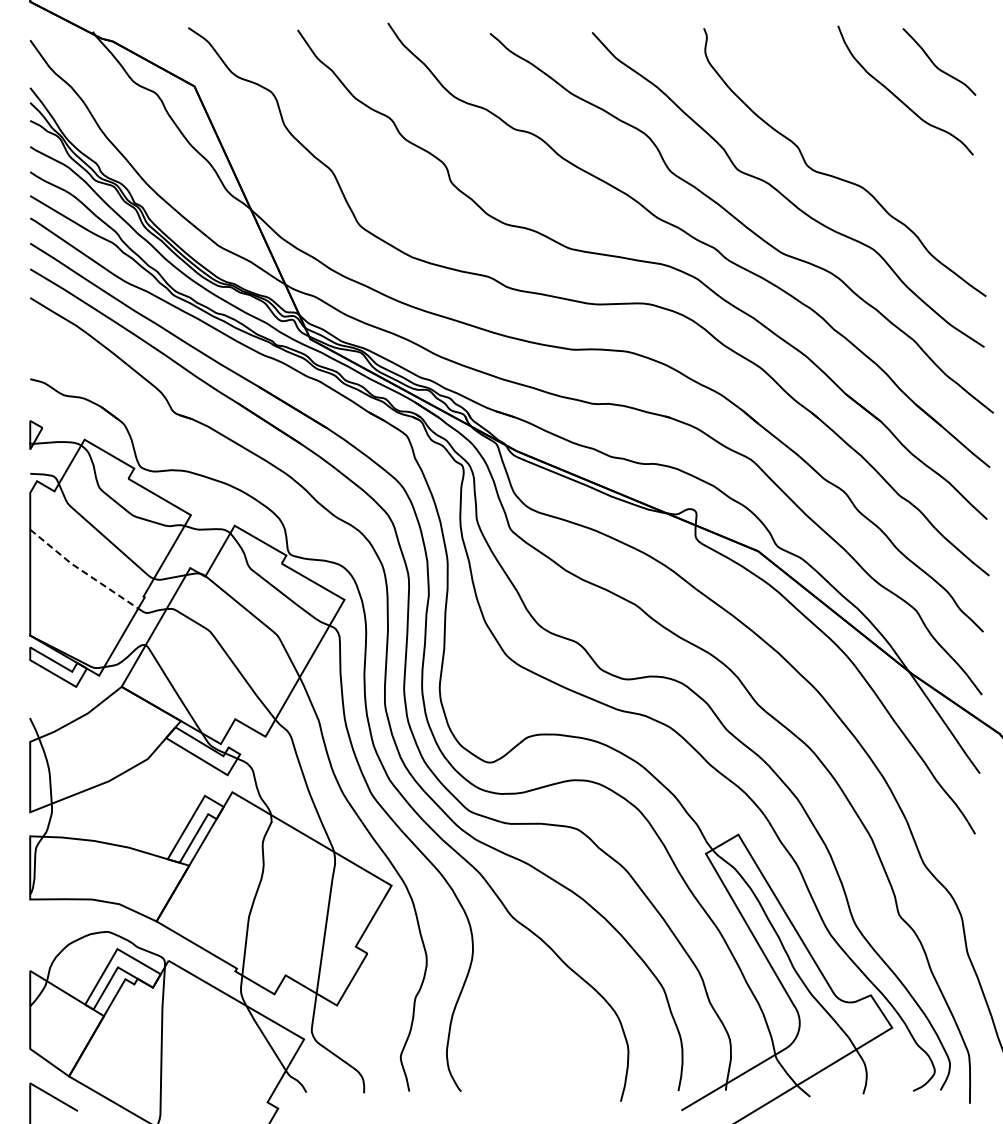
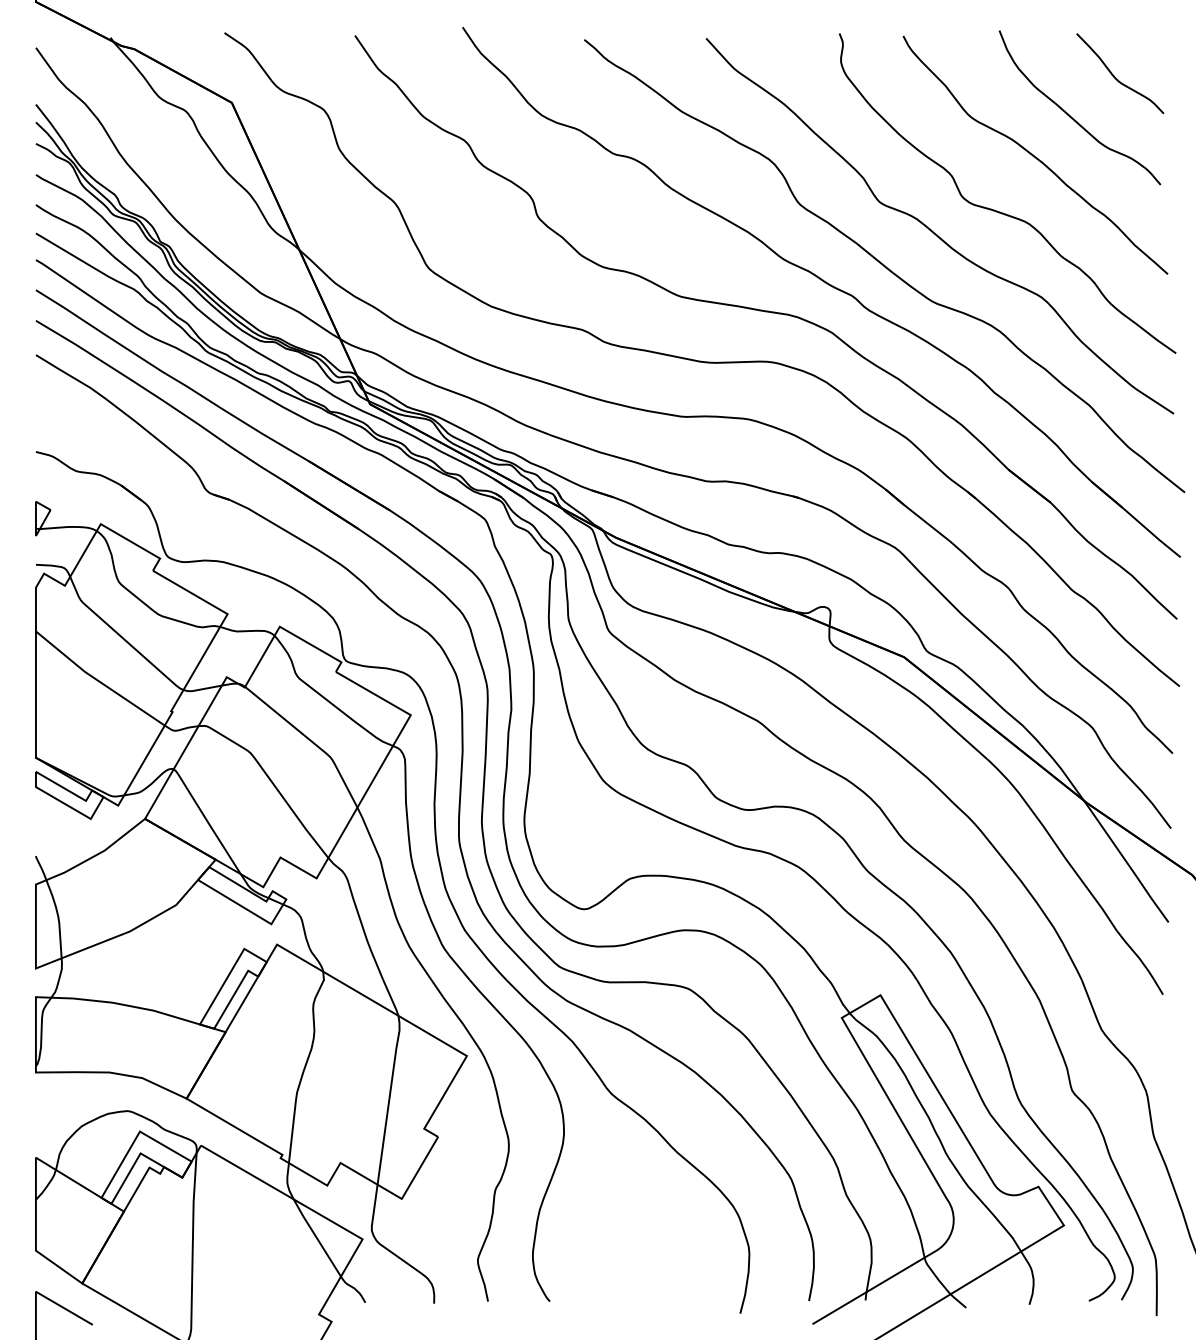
curve: (867, 130) -> (1034, 155), added
line: (82, 570) -> (98, 680), dashed -> solid

